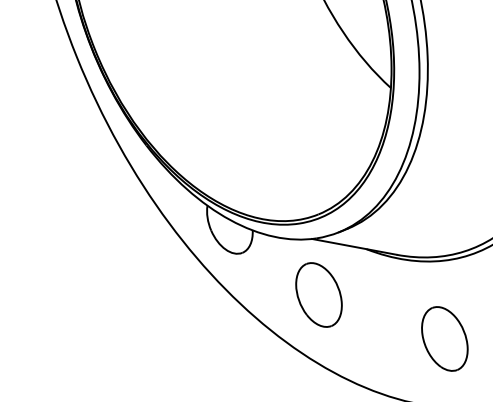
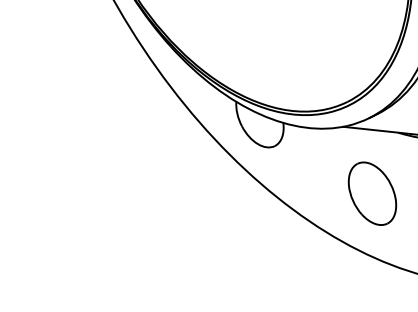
part: (318, 294) -> (371, 193), moved

